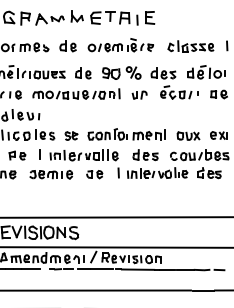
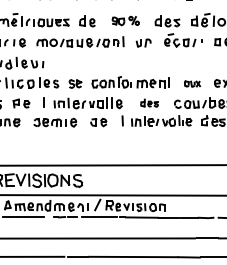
part: (121, 72) -> (125, 20), size x0.7
part: (188, 135) -> (192, 83), size x0.7
part: (145, 155) -> (149, 103), size x0.7

